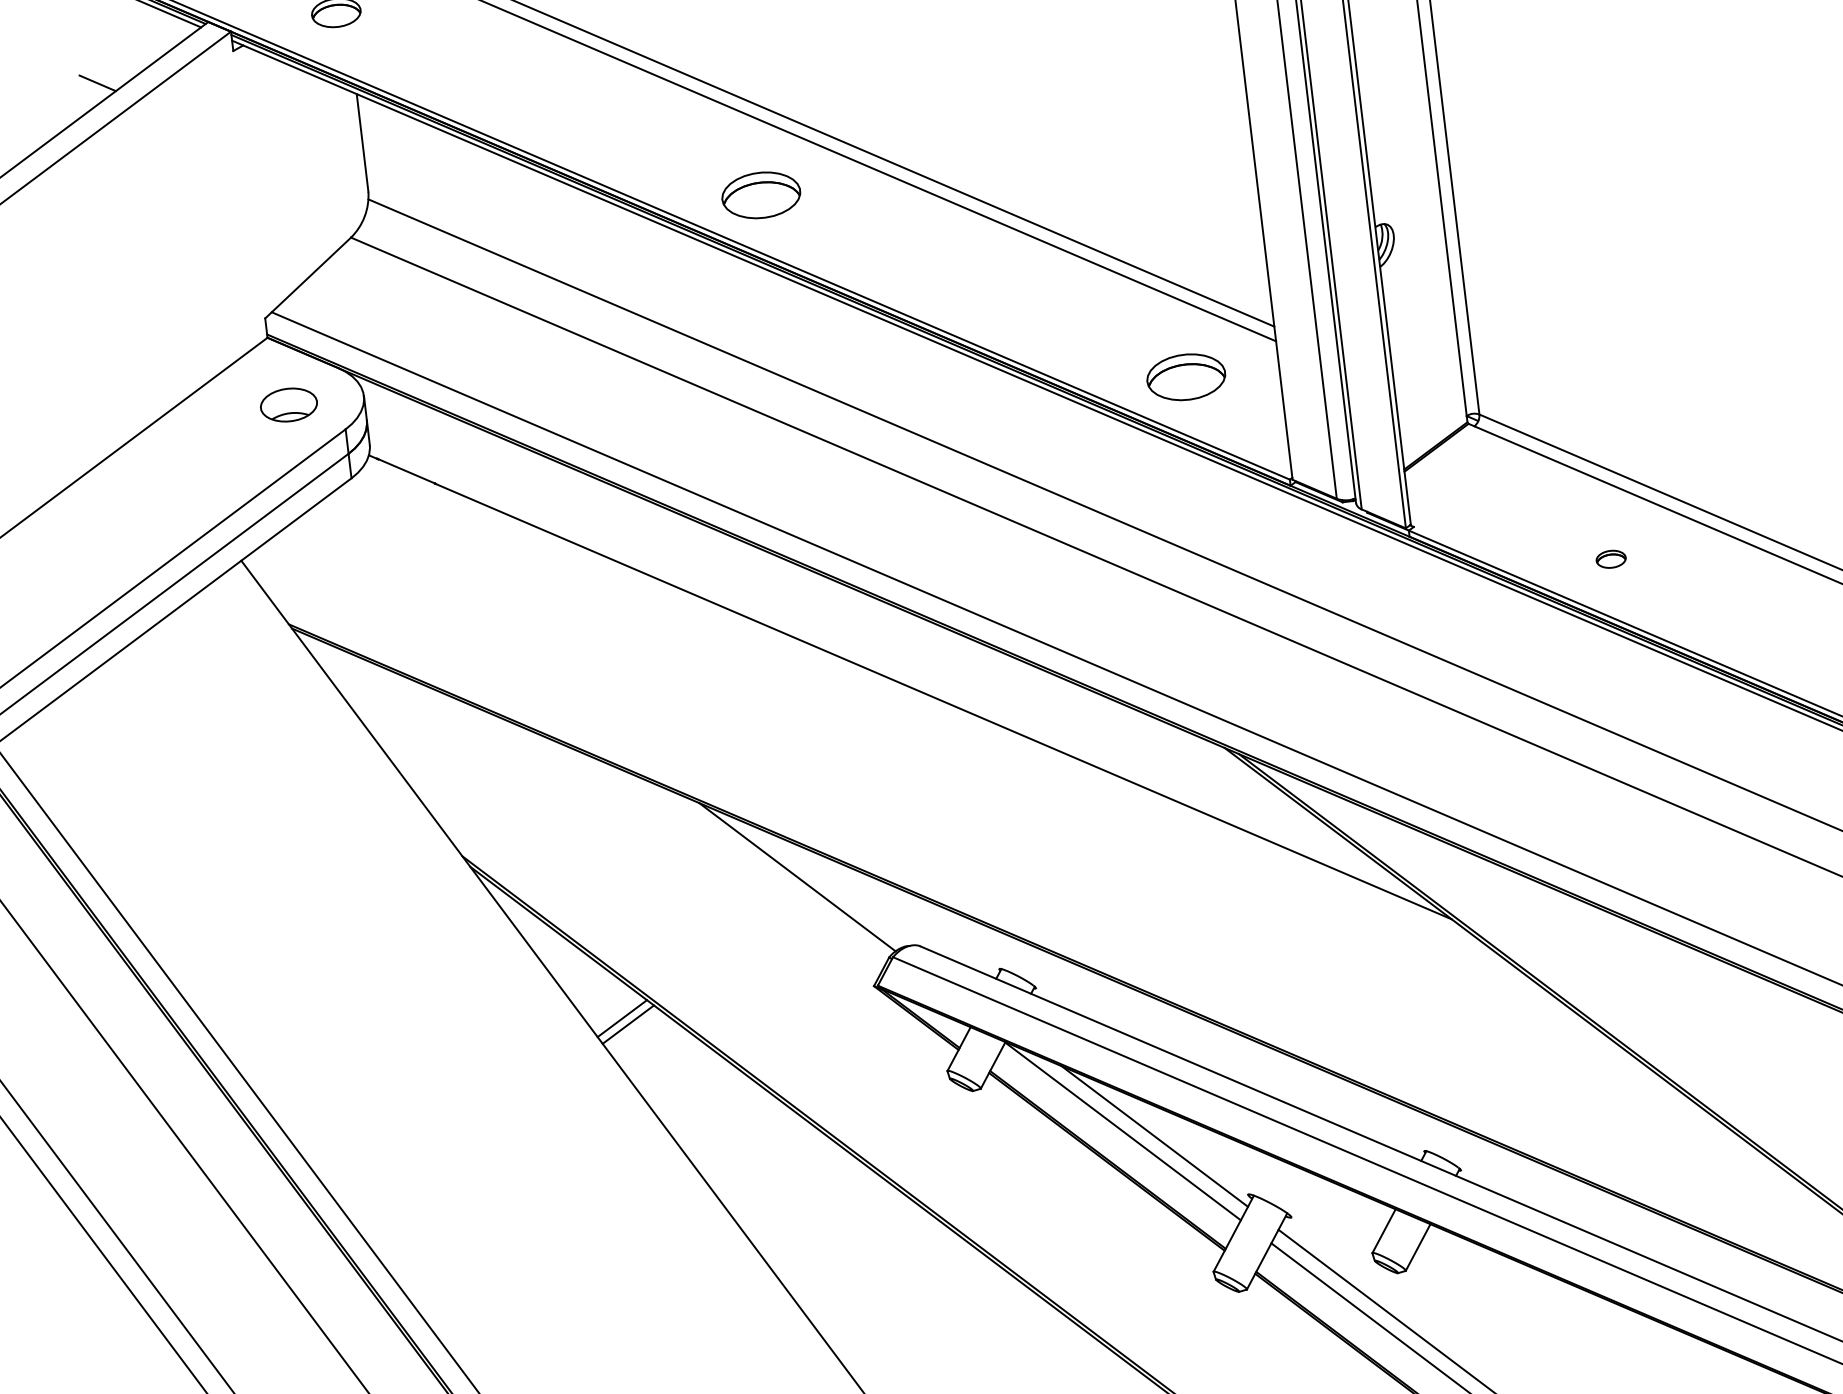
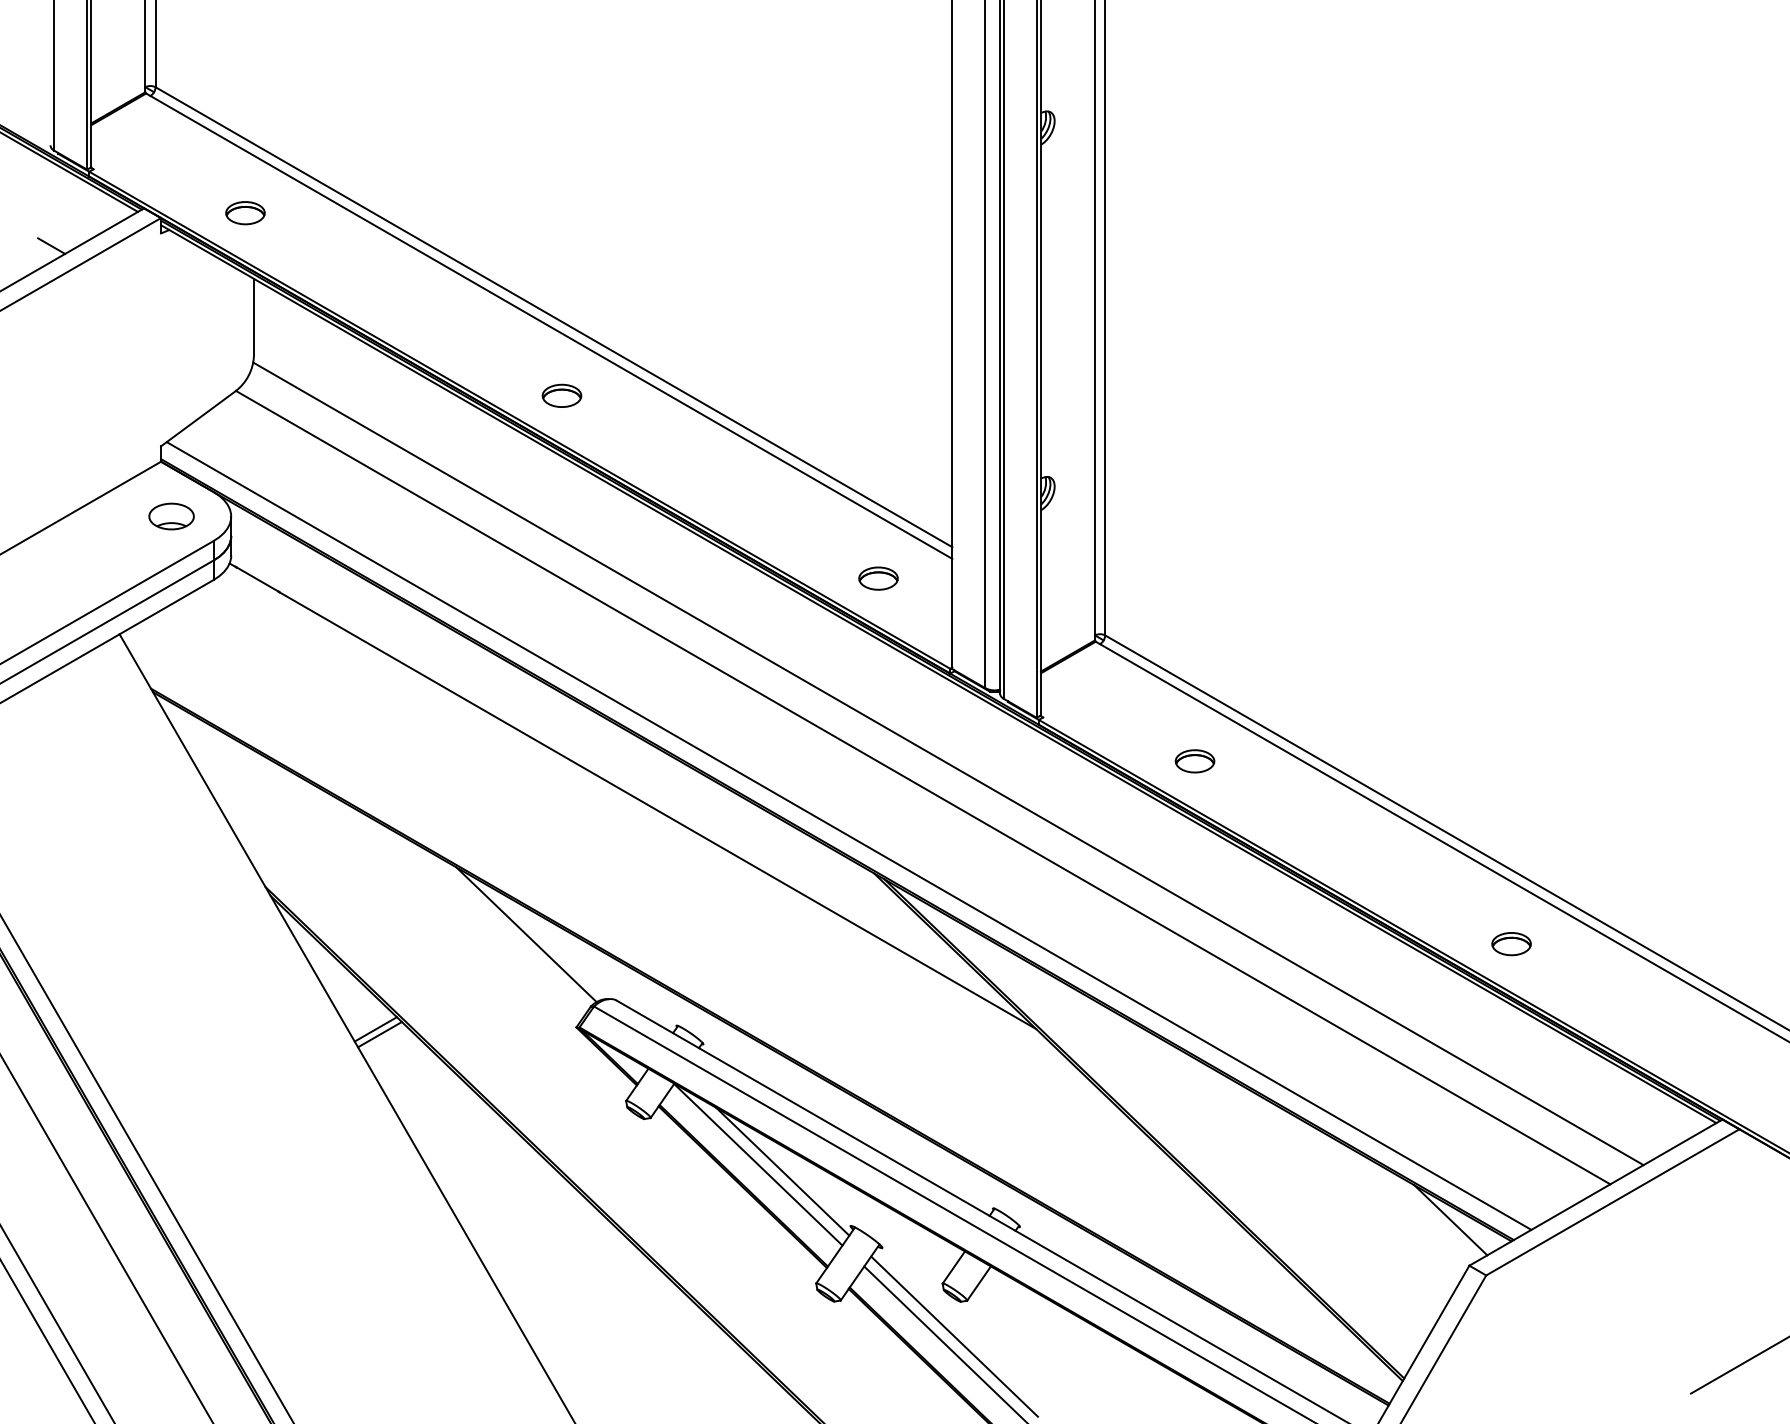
part: (760, 194) -> (561, 395), size x0.62
part: (1186, 376) -> (878, 578), size x0.62
part: (1610, 559) -> (1194, 761), size x1.67

